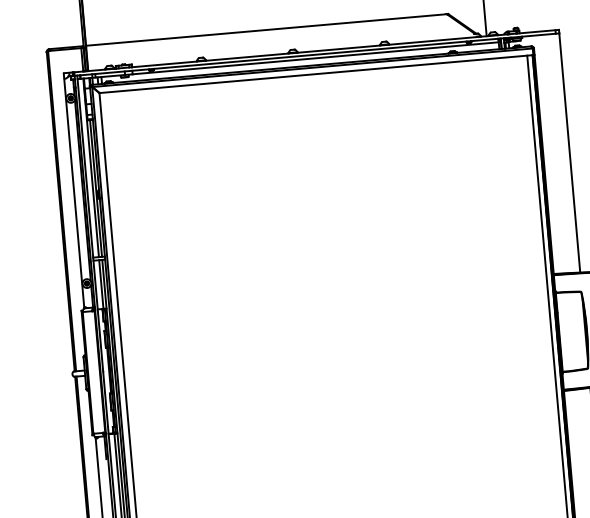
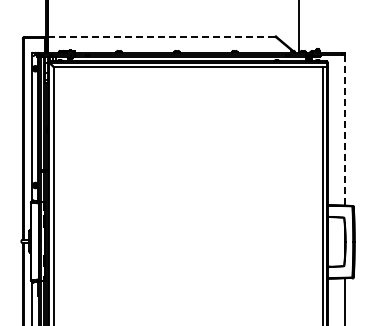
line: (266, 29) -> (161, 36), solid -> dashed
line: (569, 153) -> (344, 130), solid -> dashed

